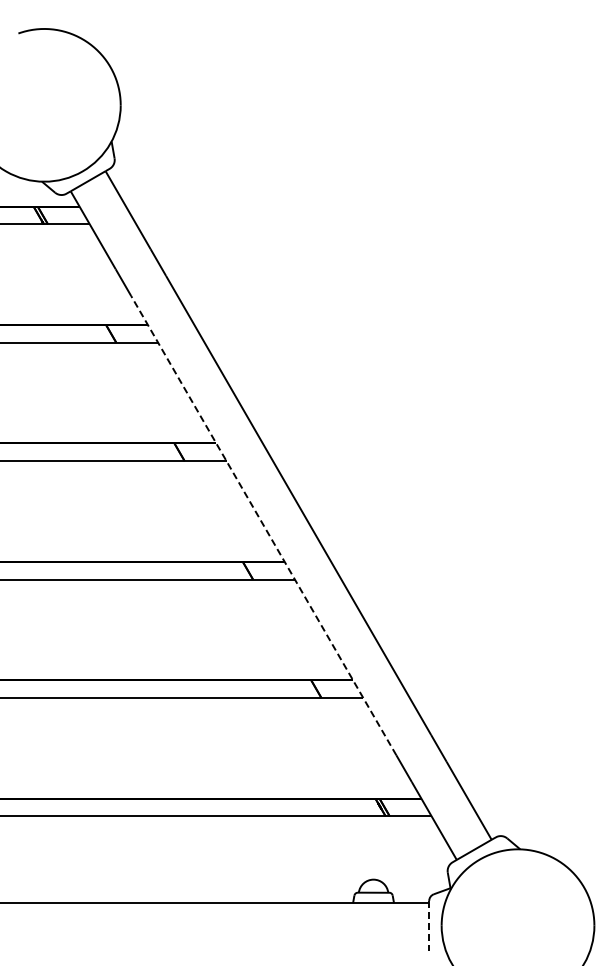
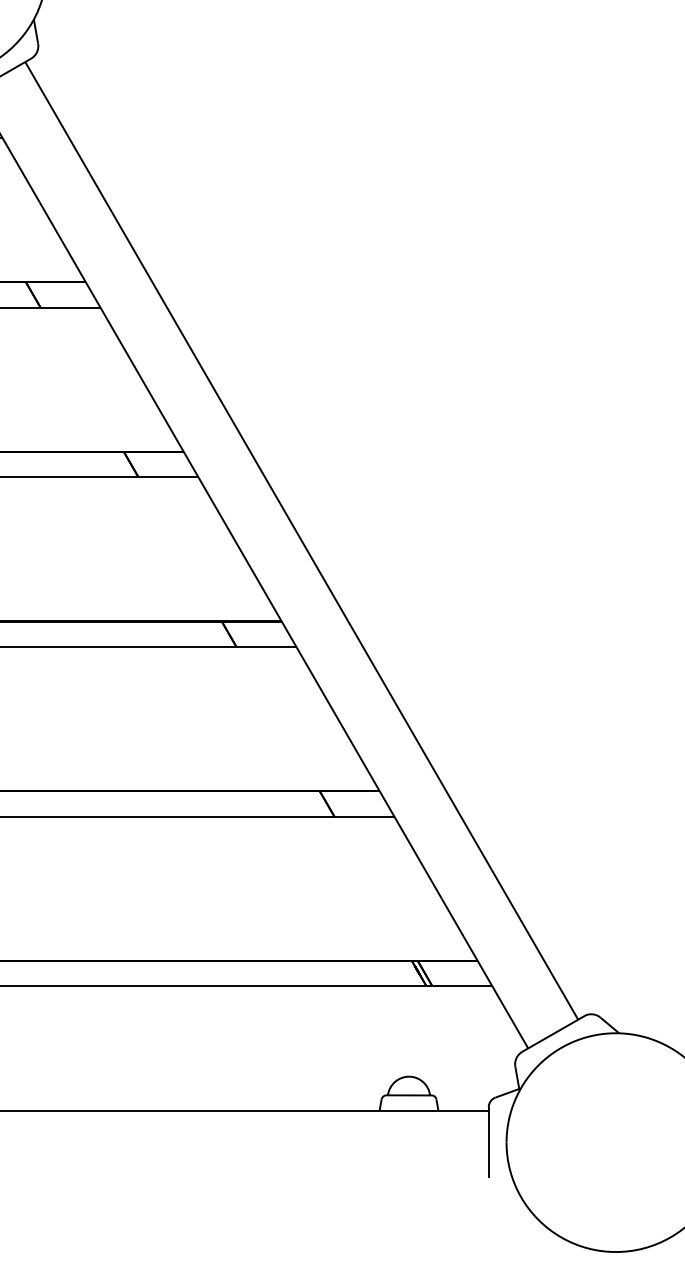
line: (263, 525) -> (251, 569), dashed -> solid
line: (429, 925) -> (489, 1142), dashed -> solid

